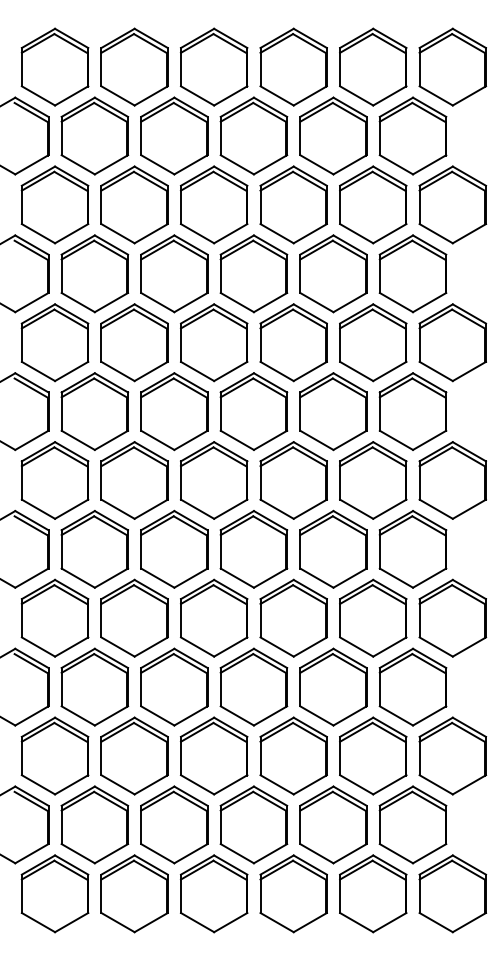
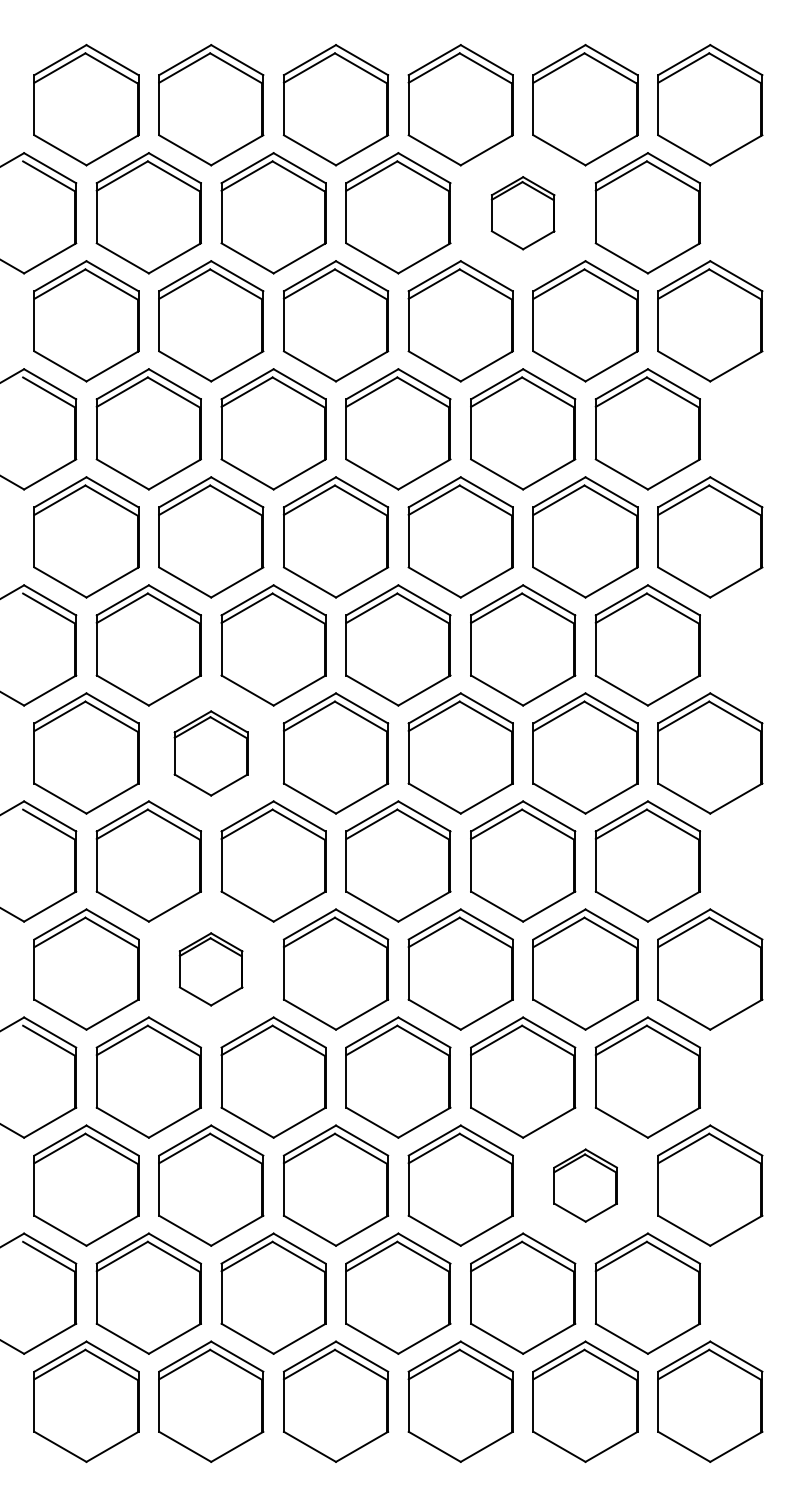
part: (333, 135) -> (523, 212), size x0.6
part: (134, 480) -> (211, 753), size x0.7
part: (134, 617) -> (211, 968), size x0.6
part: (373, 755) -> (585, 1184), size x0.6

